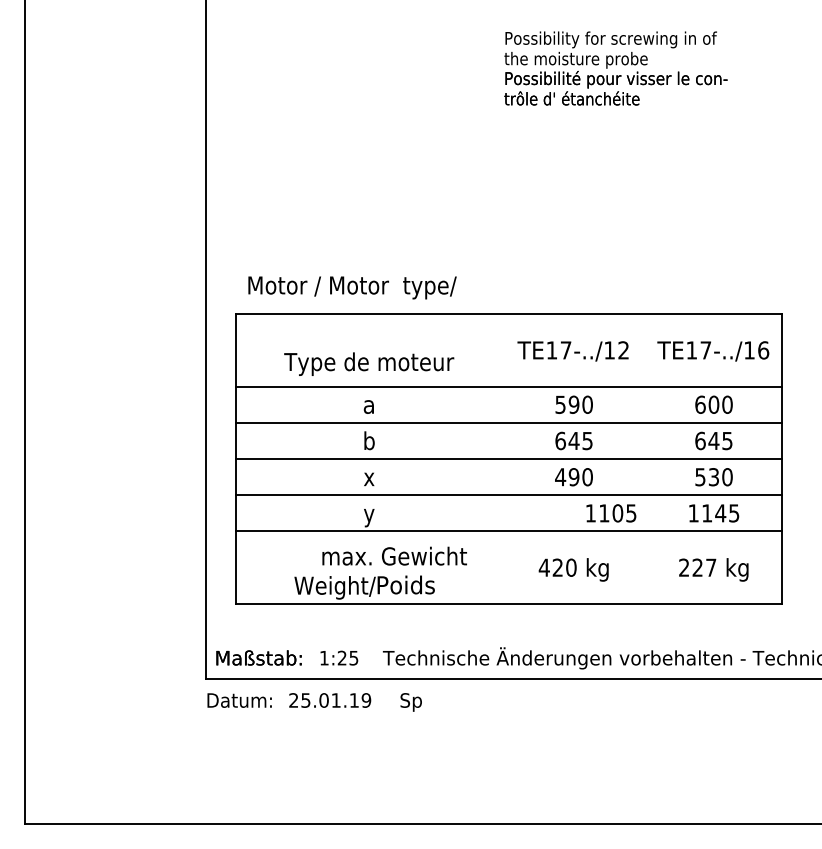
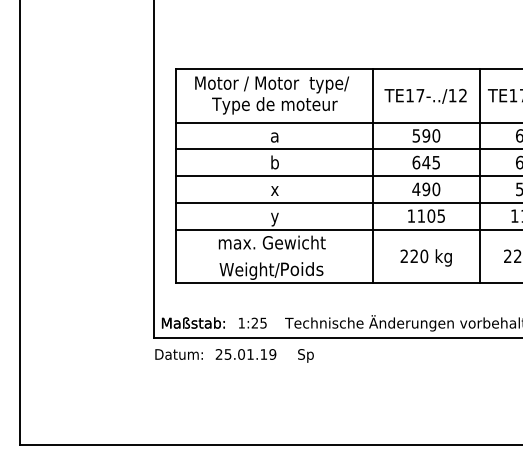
text: (352, 287) -> (272, 84), moved
line: (502, 459) -> (373, 176), added
line: (646, 459) -> (479, 176), added
text: (611, 513) -> (426, 216), moved
text: (394, 555) -> (272, 242), moved
text: (543, 567) -> (403, 256), 420 -> 220

